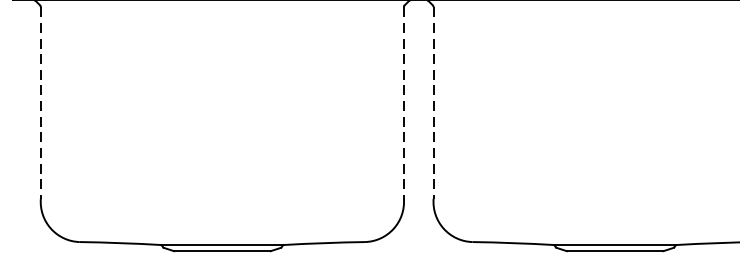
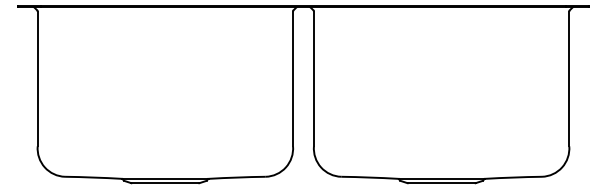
line: (40, 103) -> (37, 79), dashed -> solid
line: (404, 103) -> (293, 79), dashed -> solid
line: (432, 103) -> (313, 79), dashed -> solid

